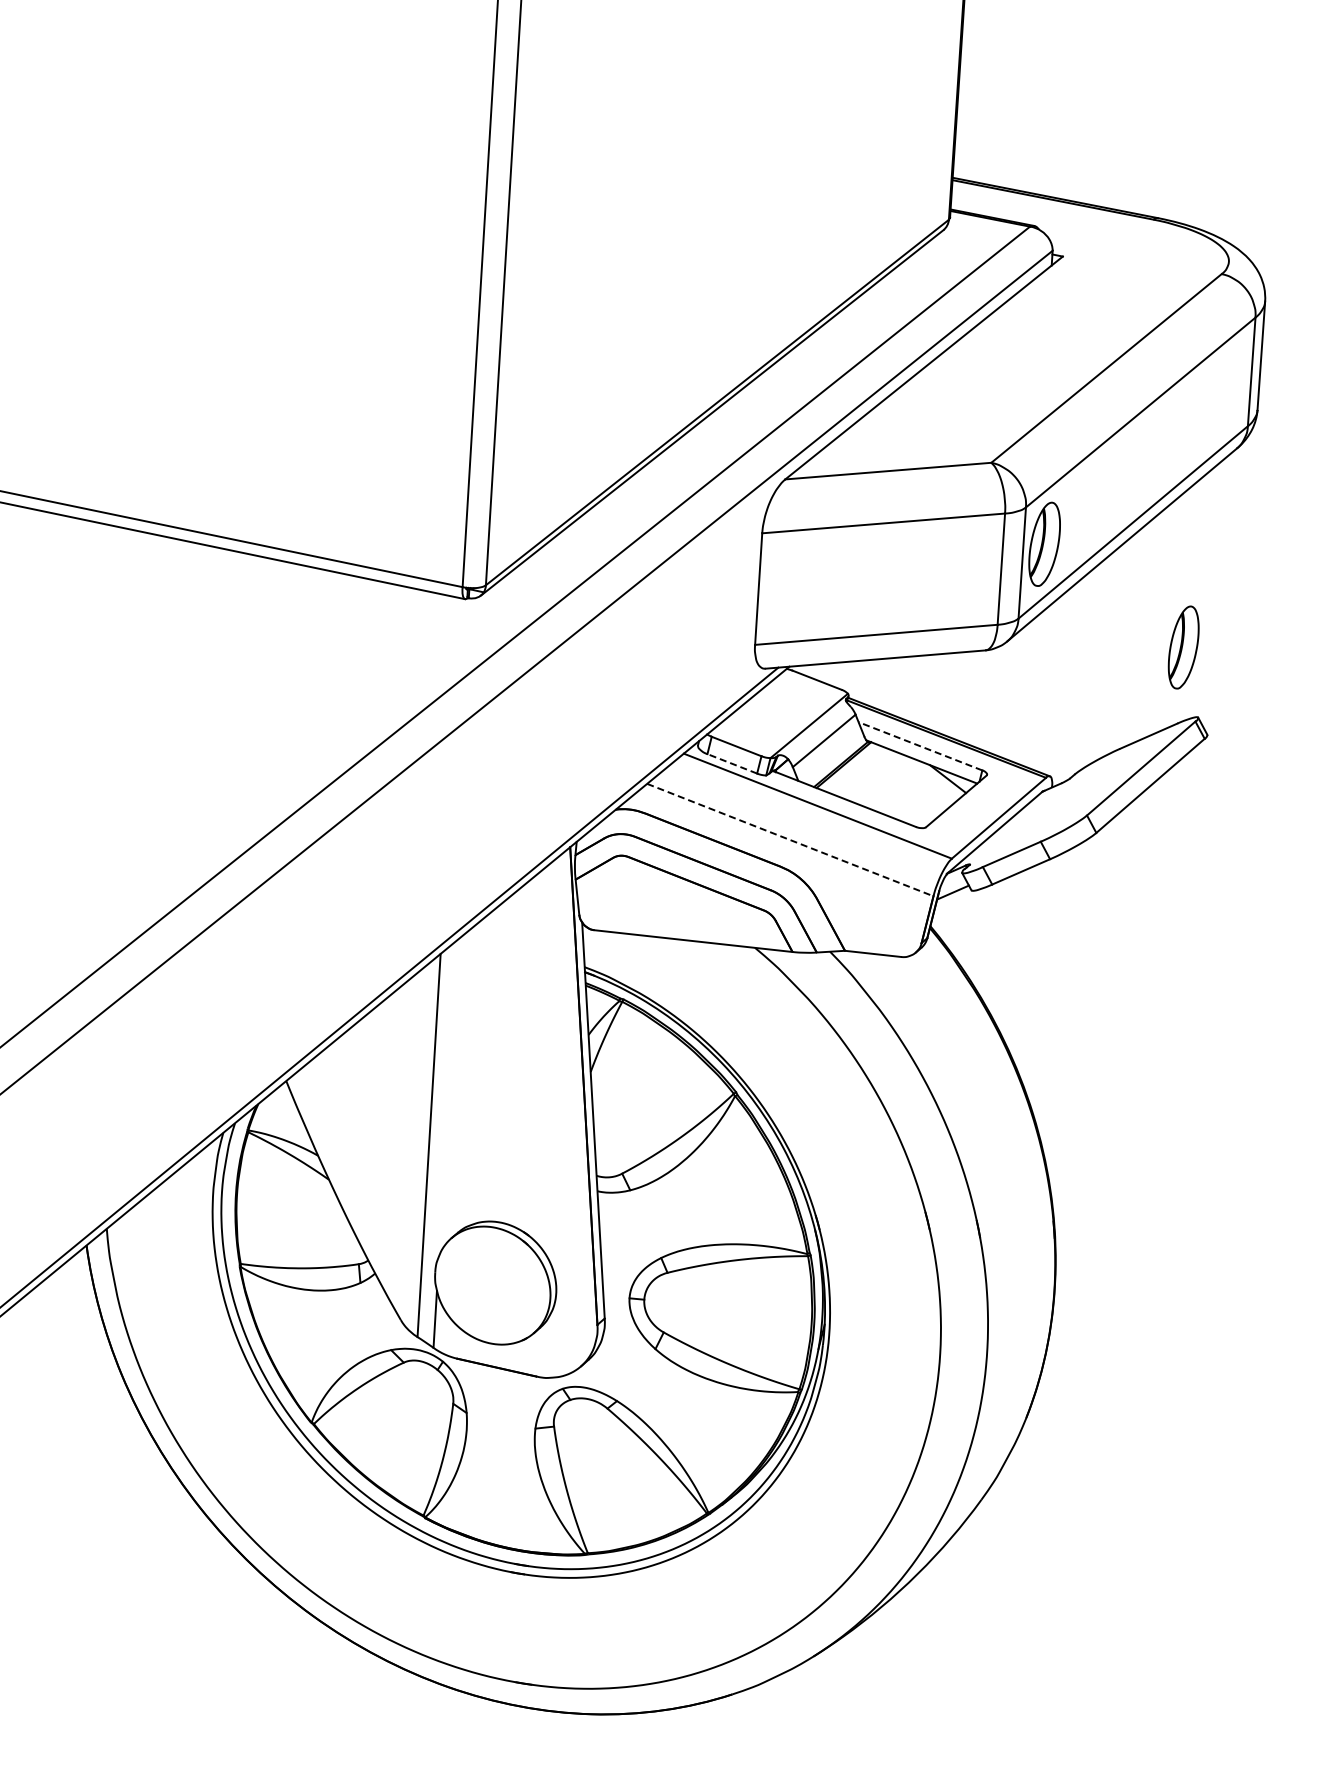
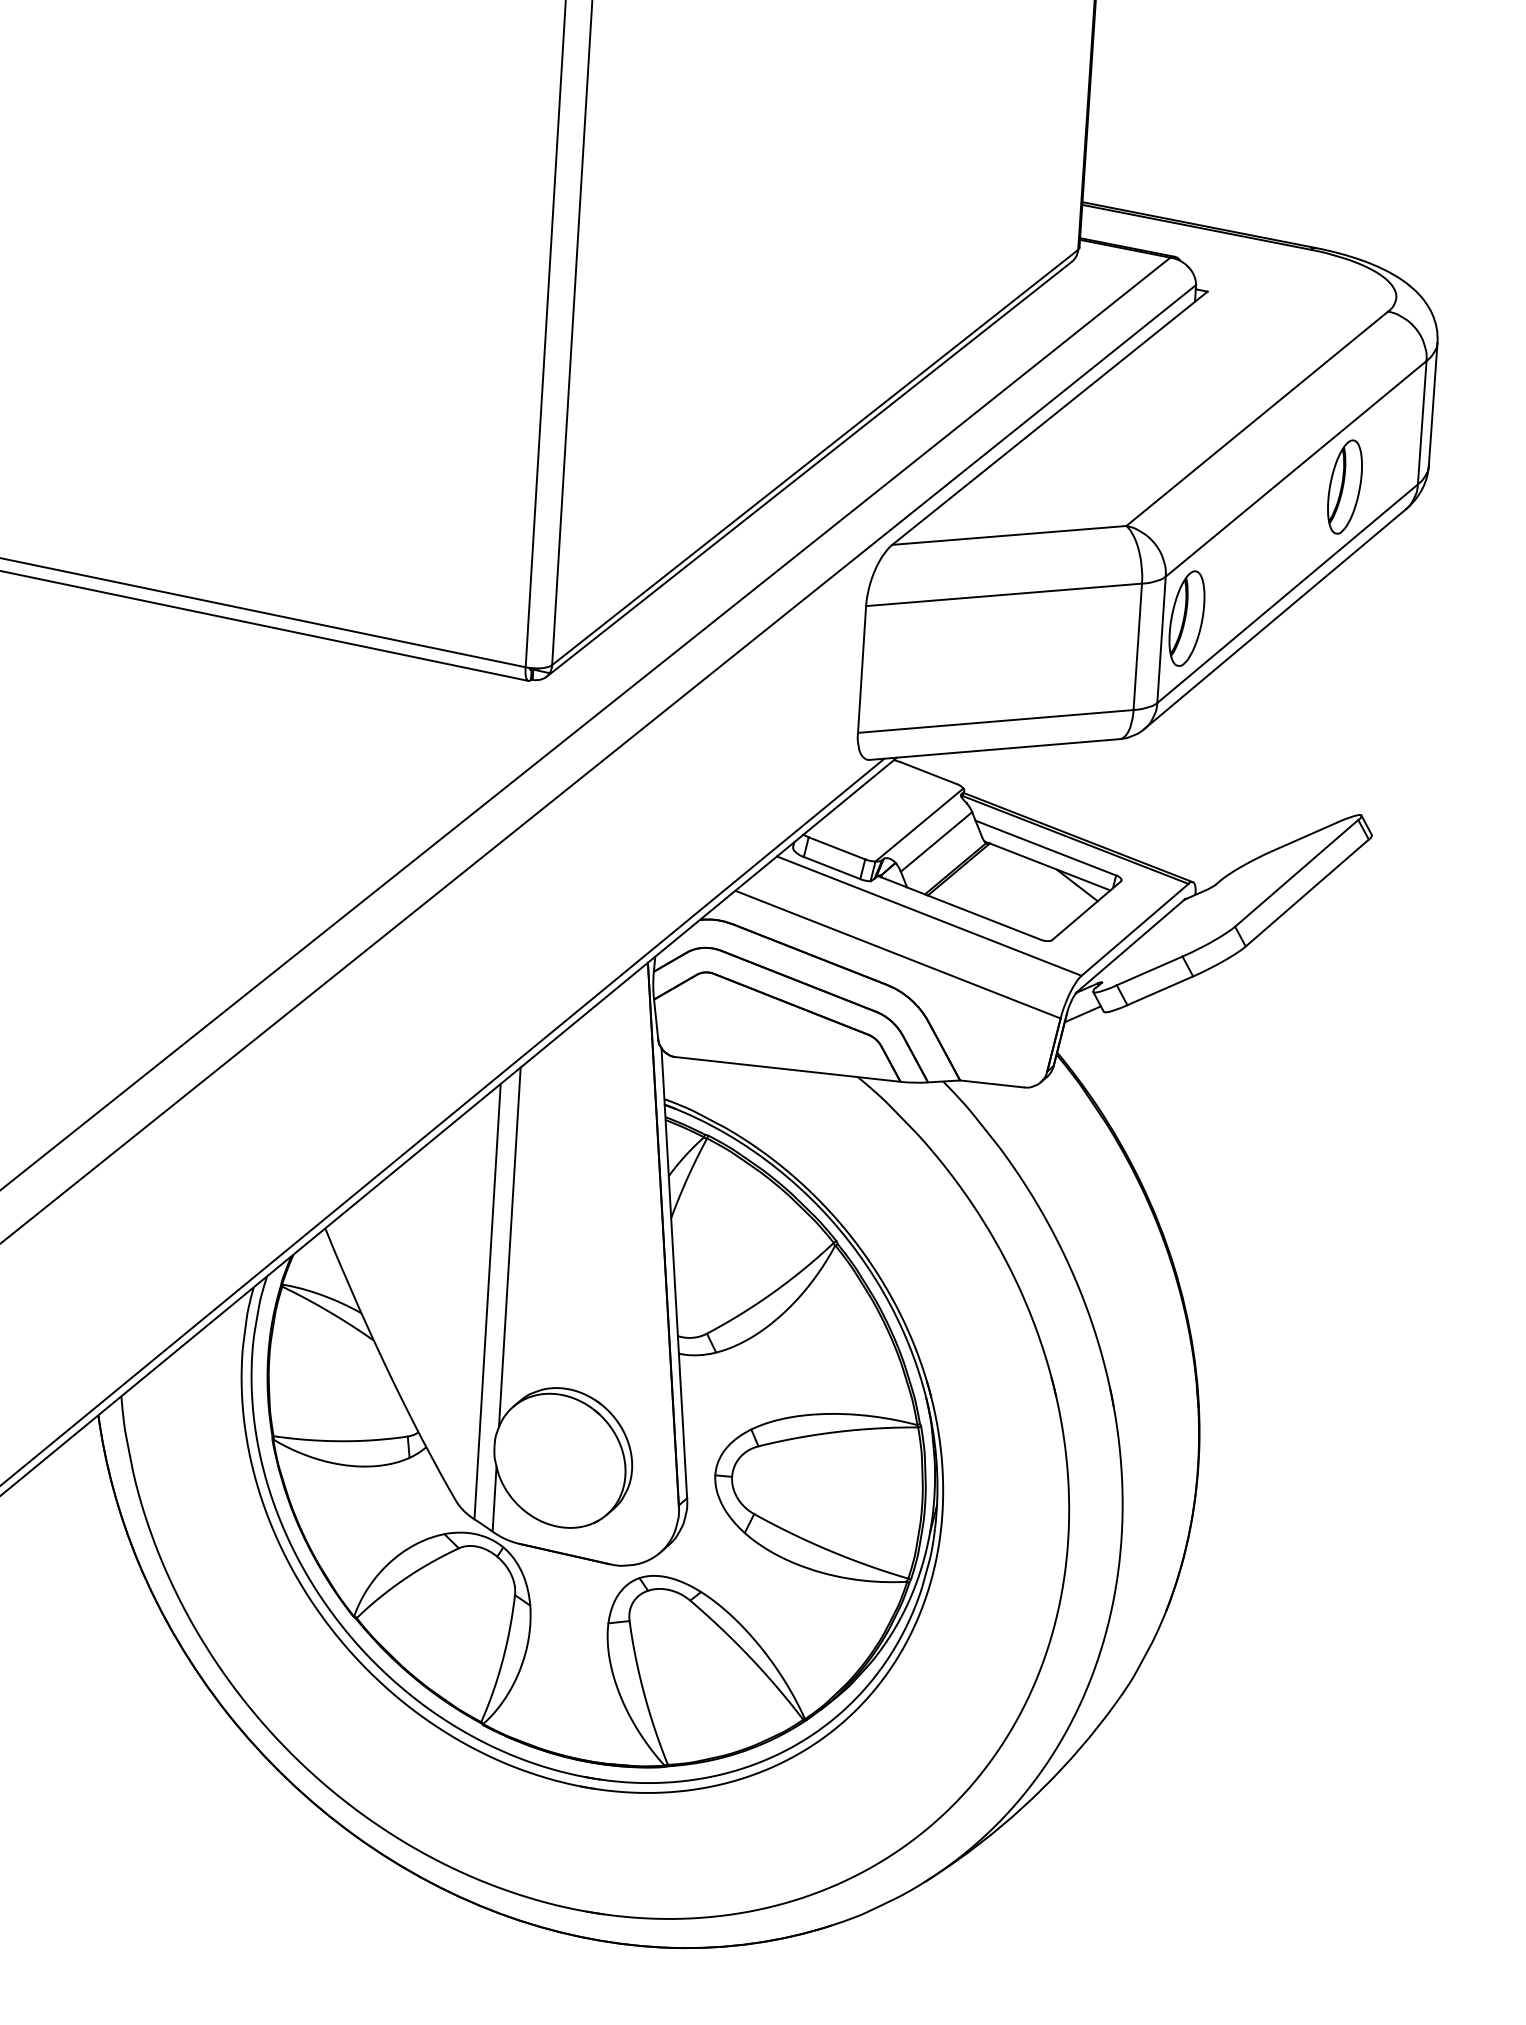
part: (1183, 647) -> (1344, 487), moved
line: (920, 746) -> (1045, 848), dashed -> solid
line: (732, 763) -> (832, 867), dashed -> solid
line: (790, 840) -> (898, 955), dashed -> solid
line: (448, 1097) -> (509, 1247), added

